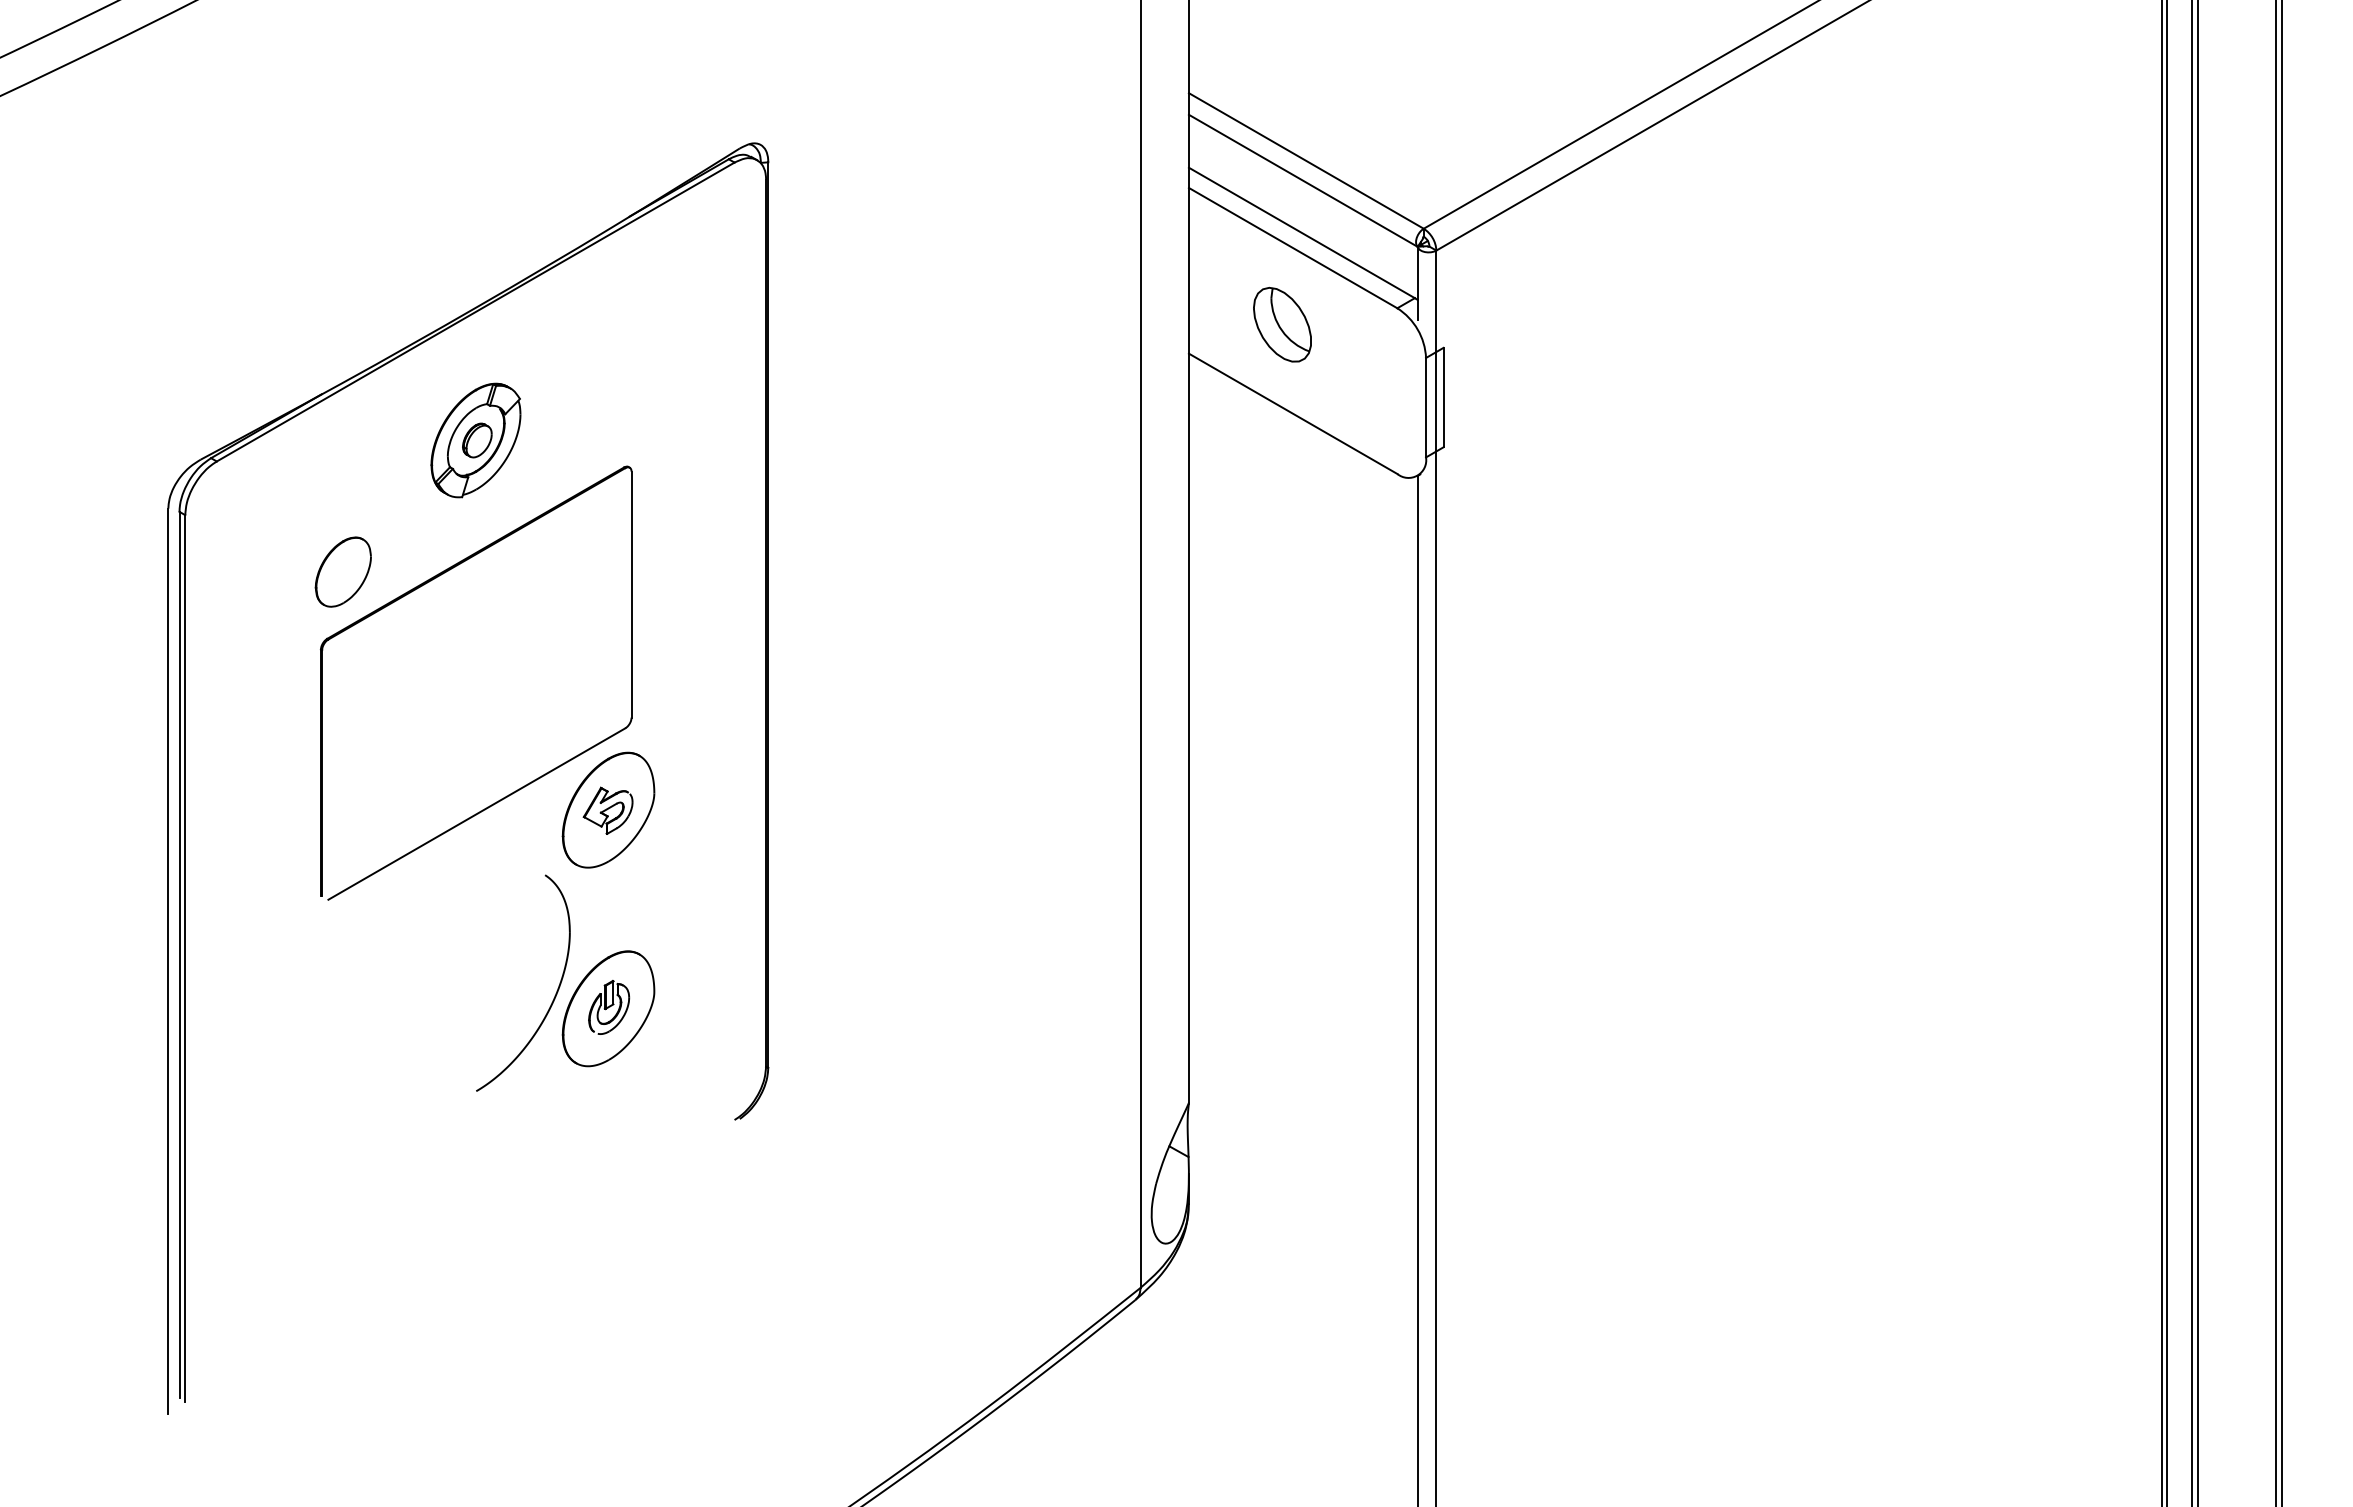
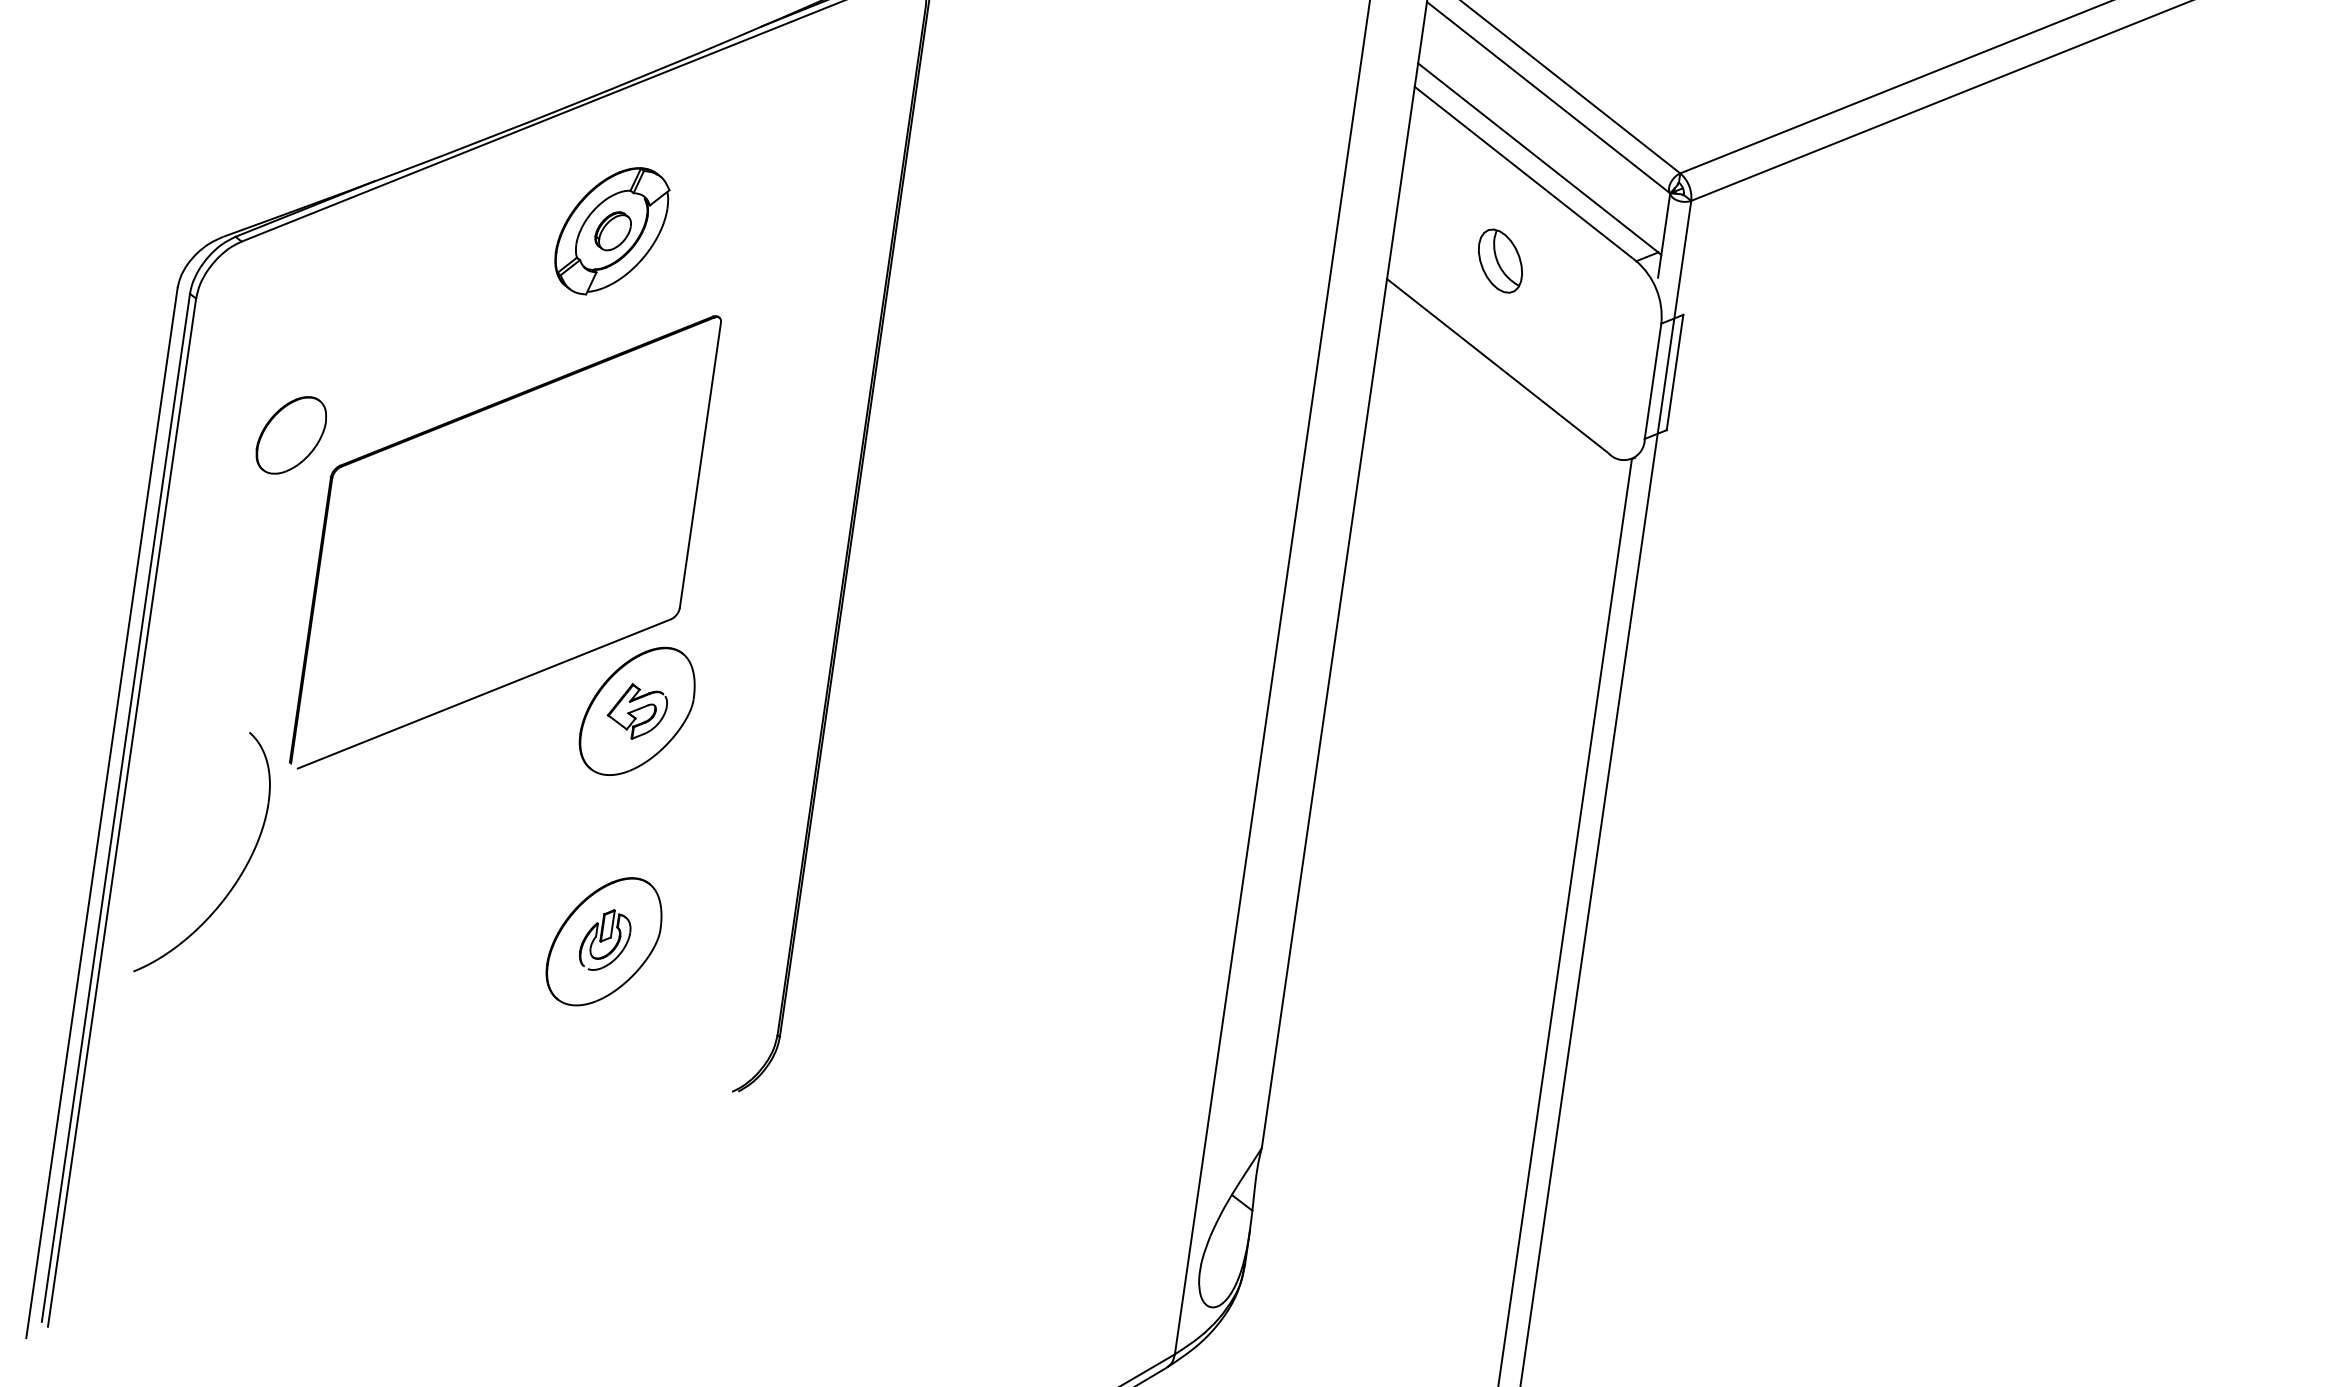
part: (1282, 324) -> (1500, 260), size x0.7
part: (475, 440) -> (611, 230), moved
part: (342, 571) -> (290, 434), moved
part: (554, 995) -> (240, 873), moved

